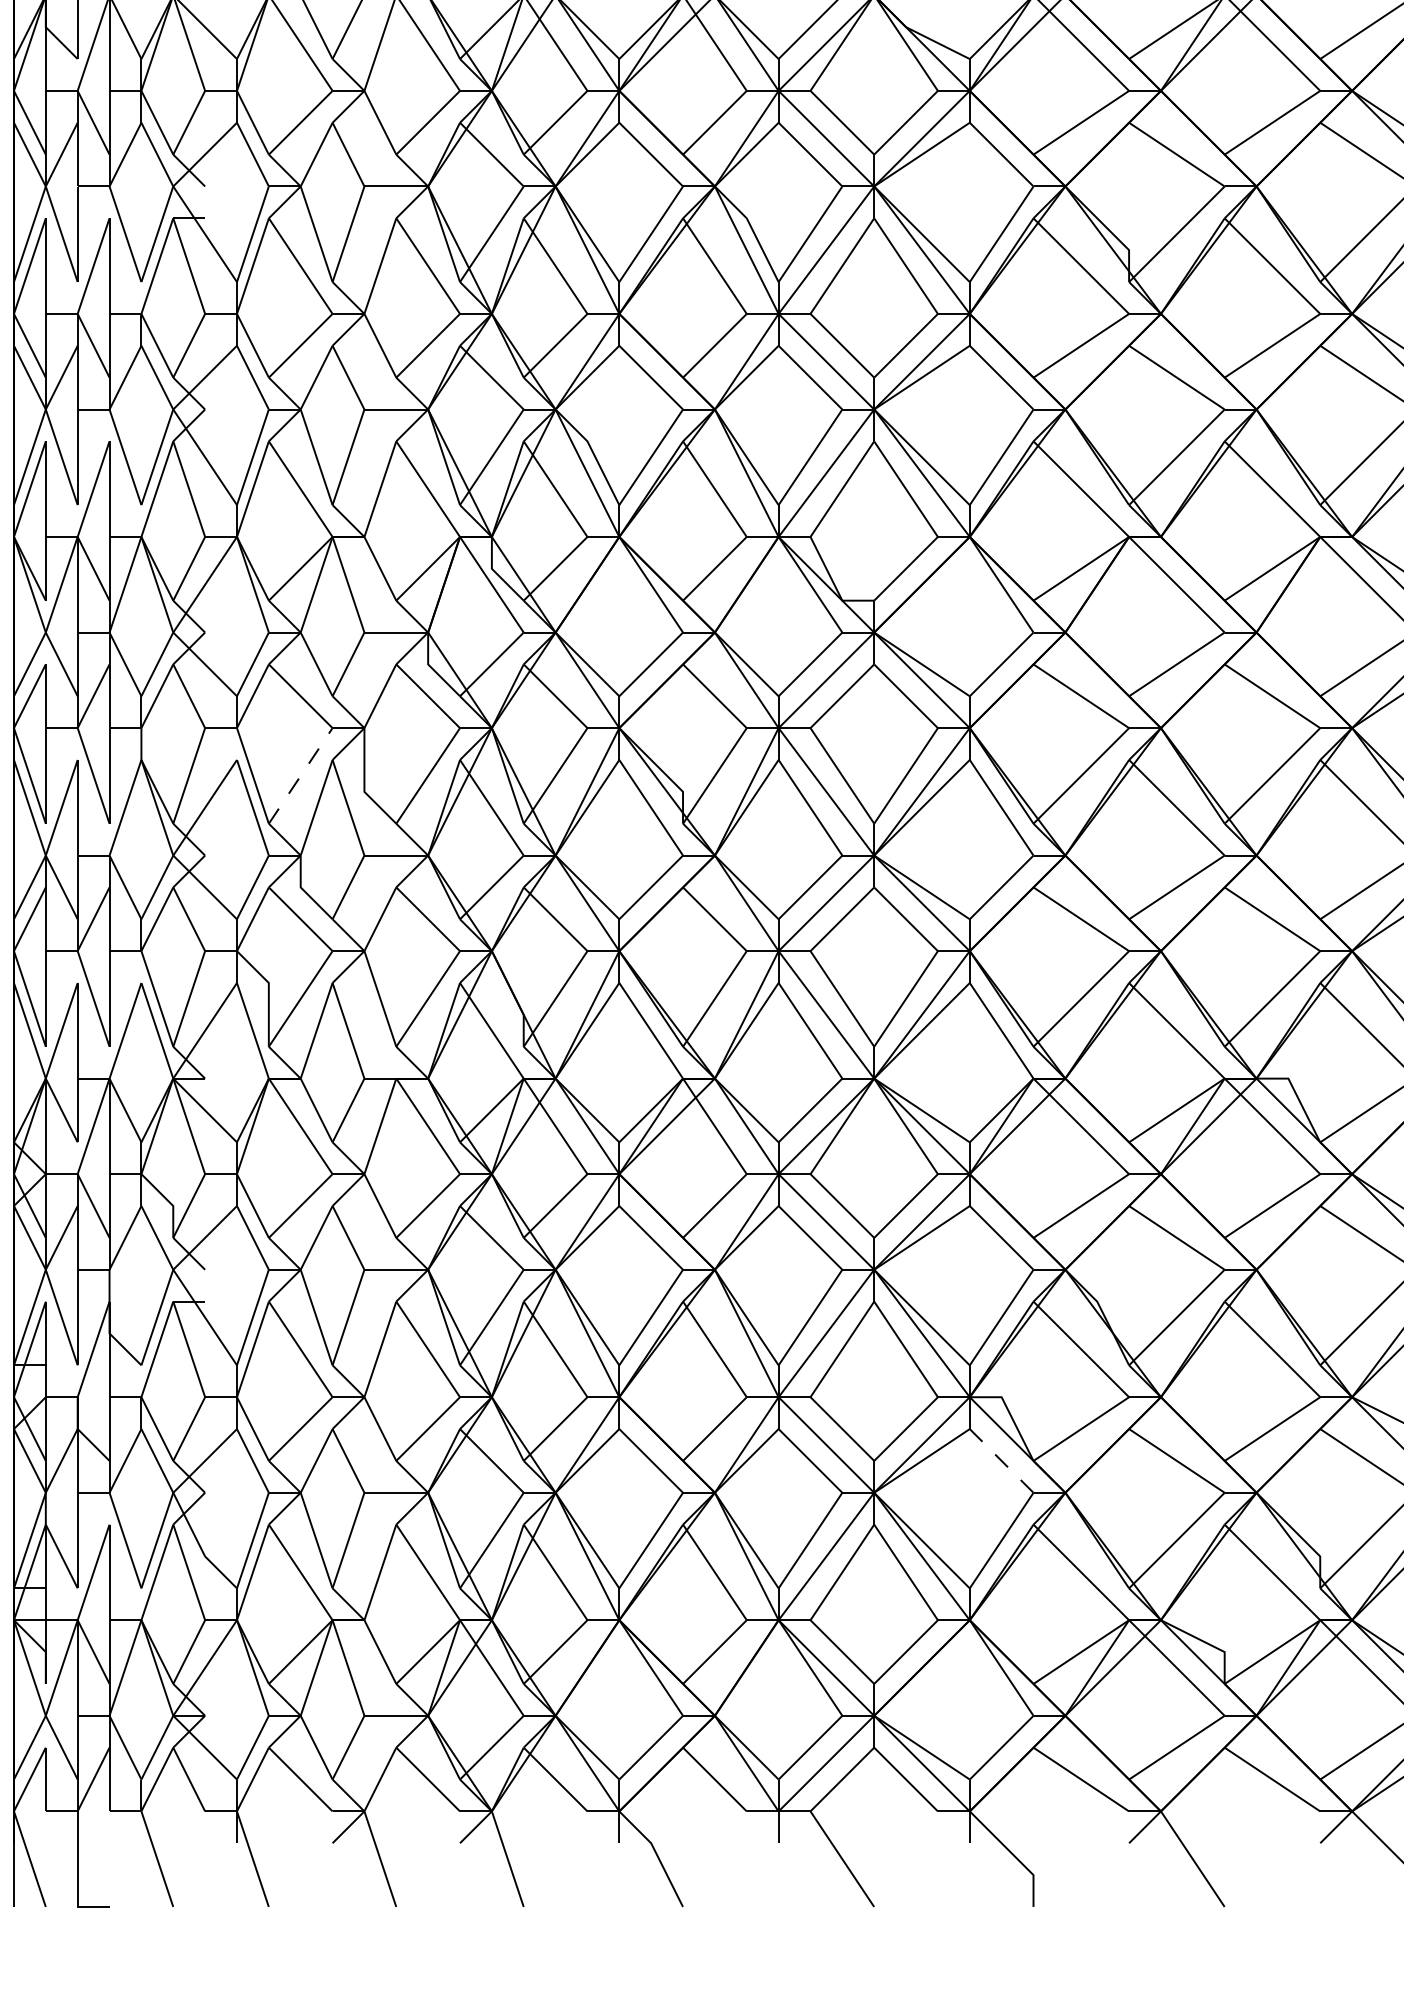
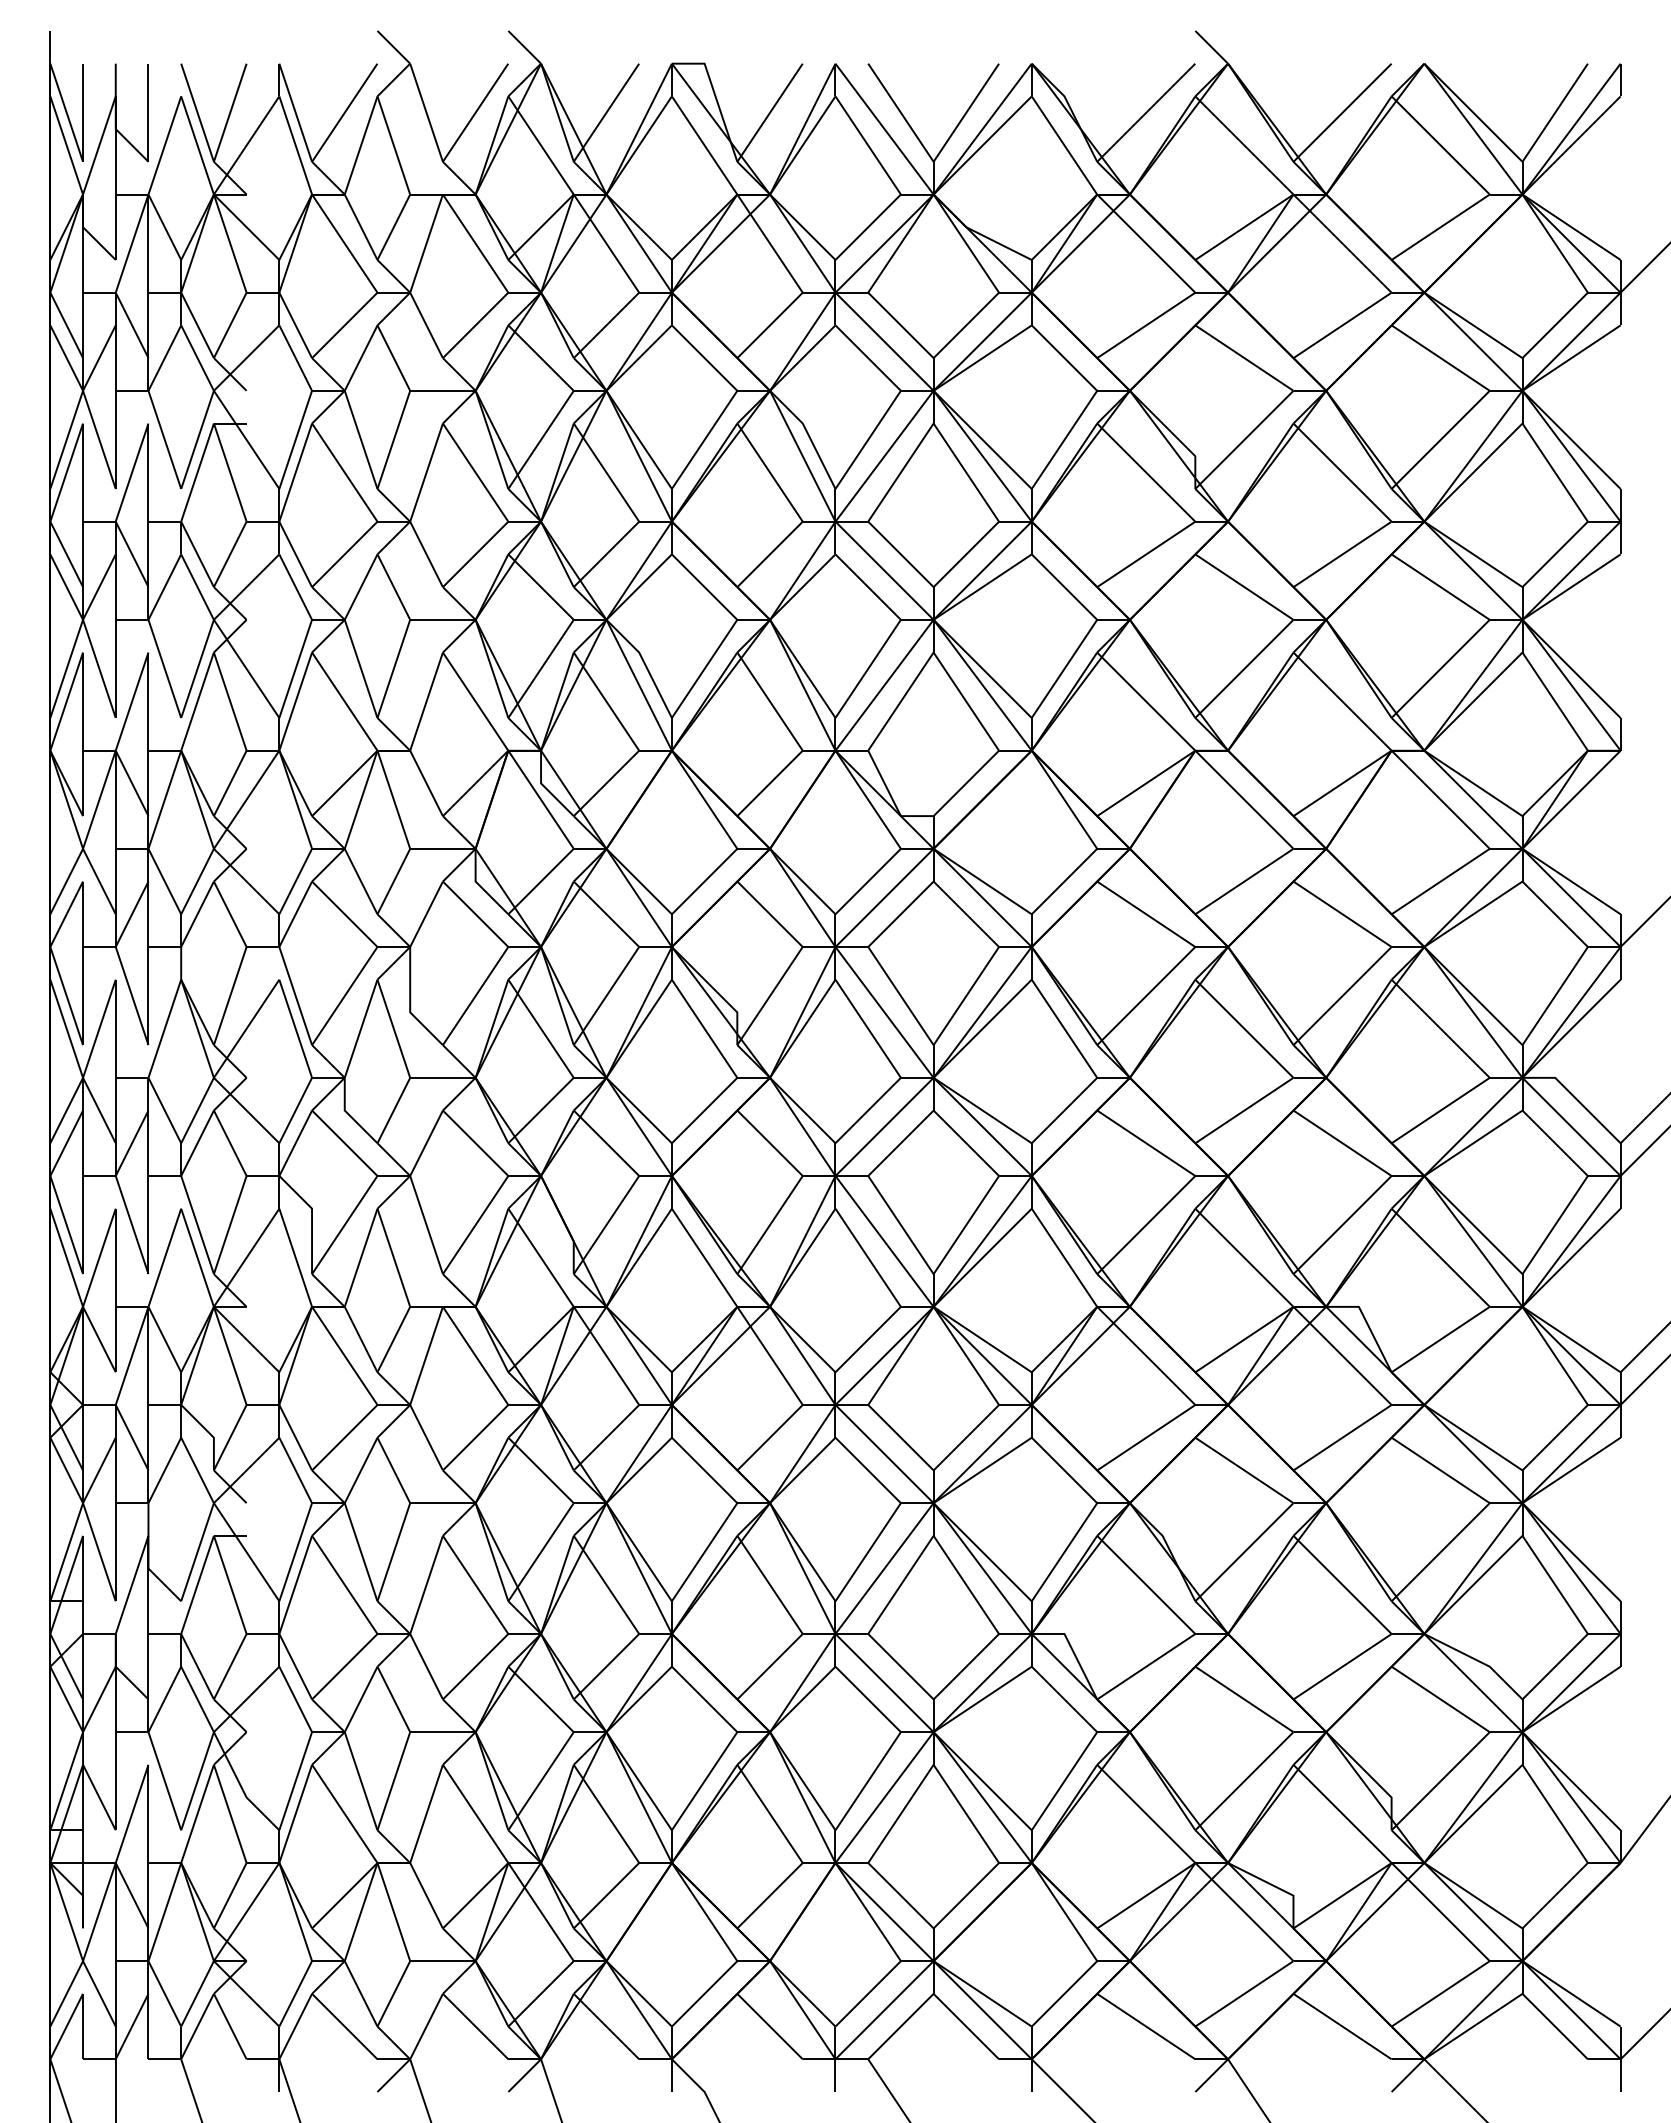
line: (300, 776) -> (344, 996), dashed -> solid
line: (1001, 1461) -> (1064, 1699), dashed -> solid

